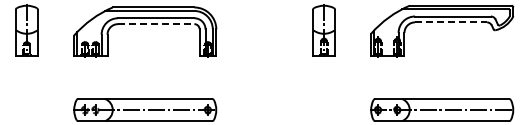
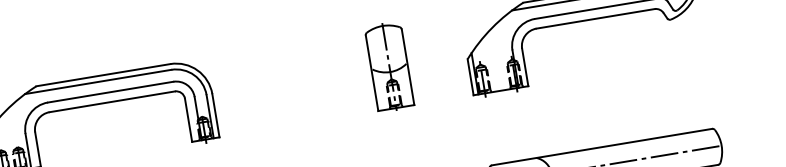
line: (451, 22) -> (596, 18), dashed -> solid
line: (156, 24) -> (112, 102), dashed -> solid

